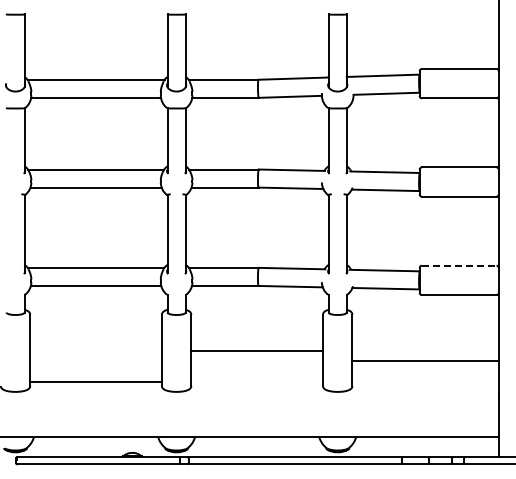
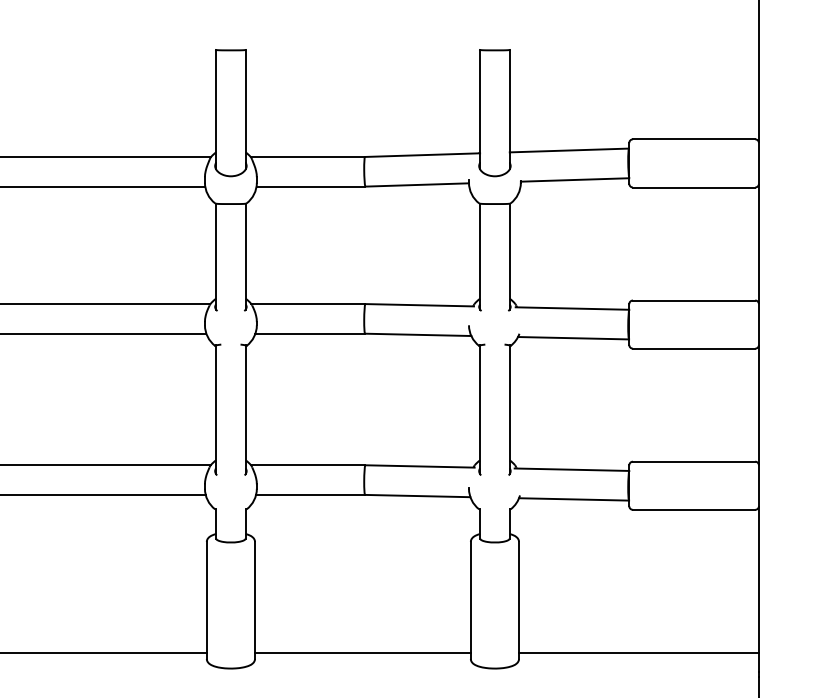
line: (459, 265) -> (694, 461), dashed -> solid
line: (257, 351) -> (363, 653), moved
line: (425, 361) -> (638, 653), moved

